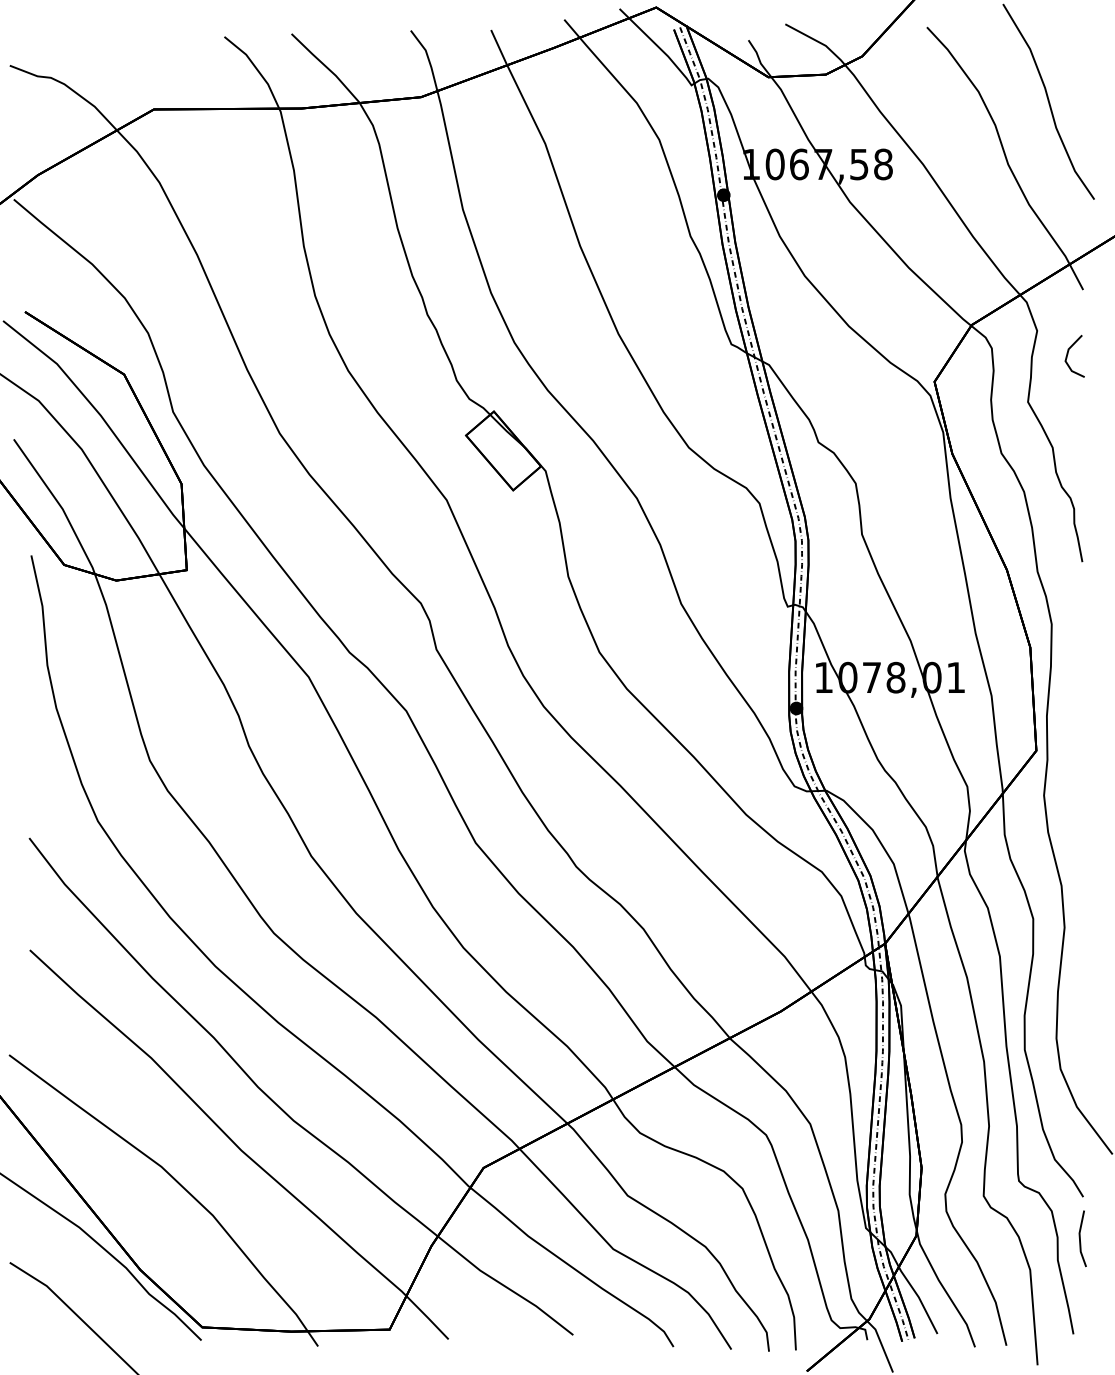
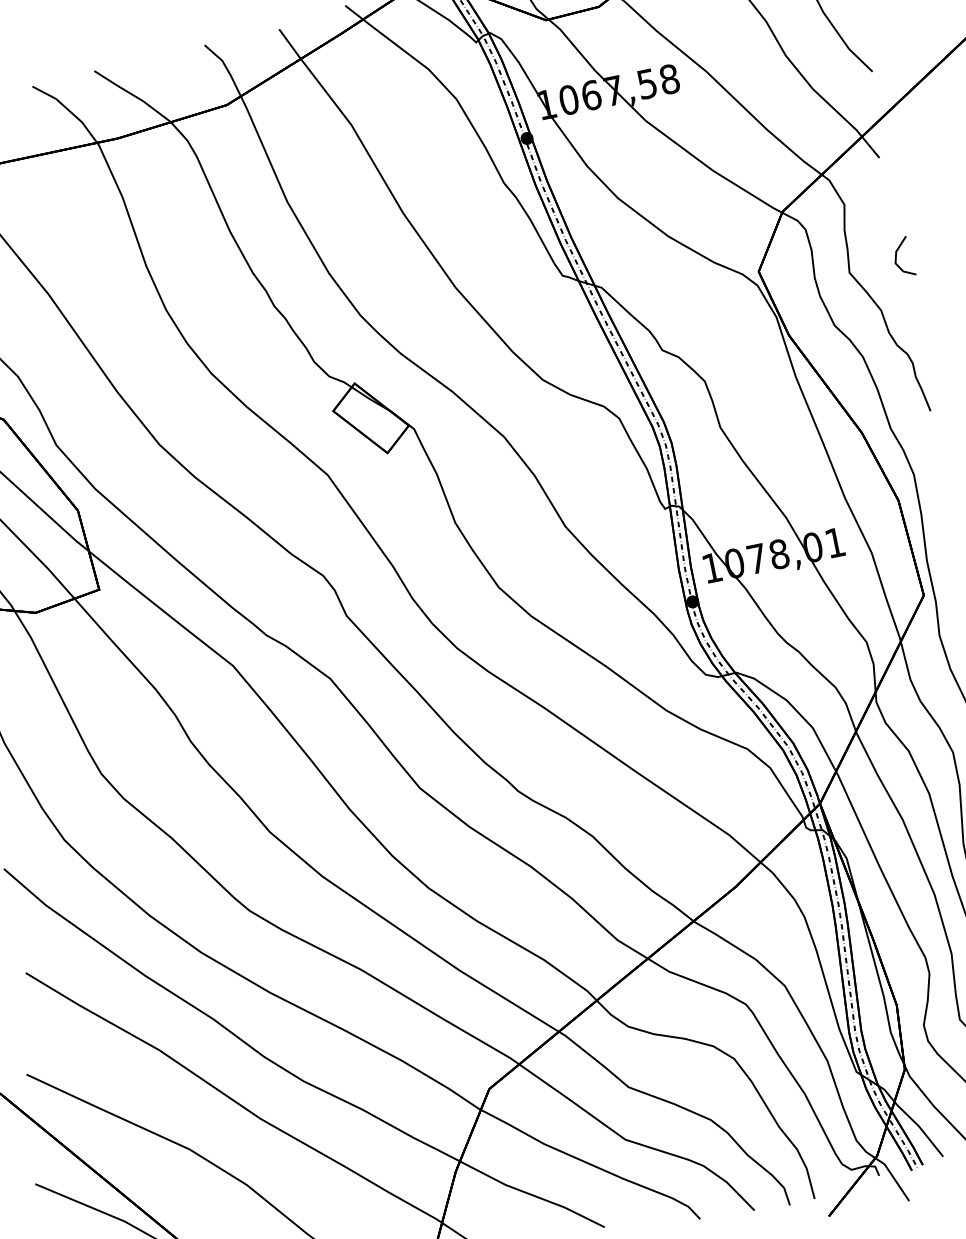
line: (1068, 354) -> (897, 256), moved

